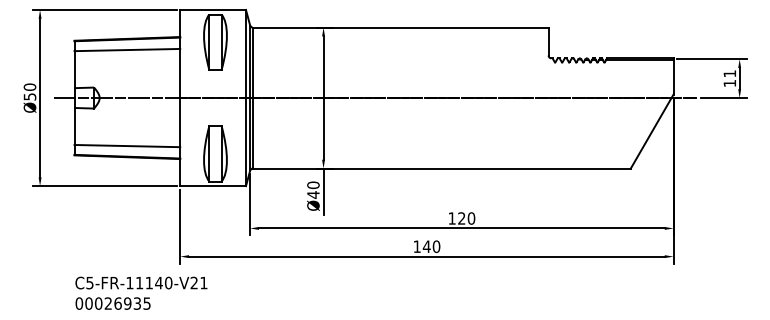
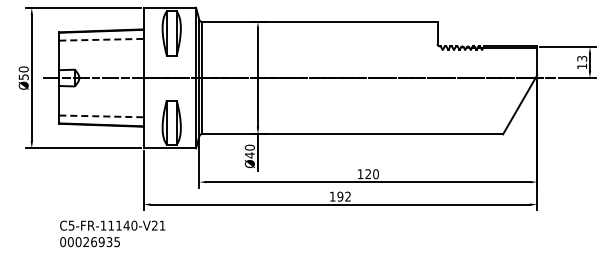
line: (127, 49) -> (101, 39), solid -> dashed
text: (730, 73) -> (582, 58), 11 -> 13
line: (127, 146) -> (101, 116), solid -> dashed
text: (432, 246) -> (344, 196), 140 -> 192

